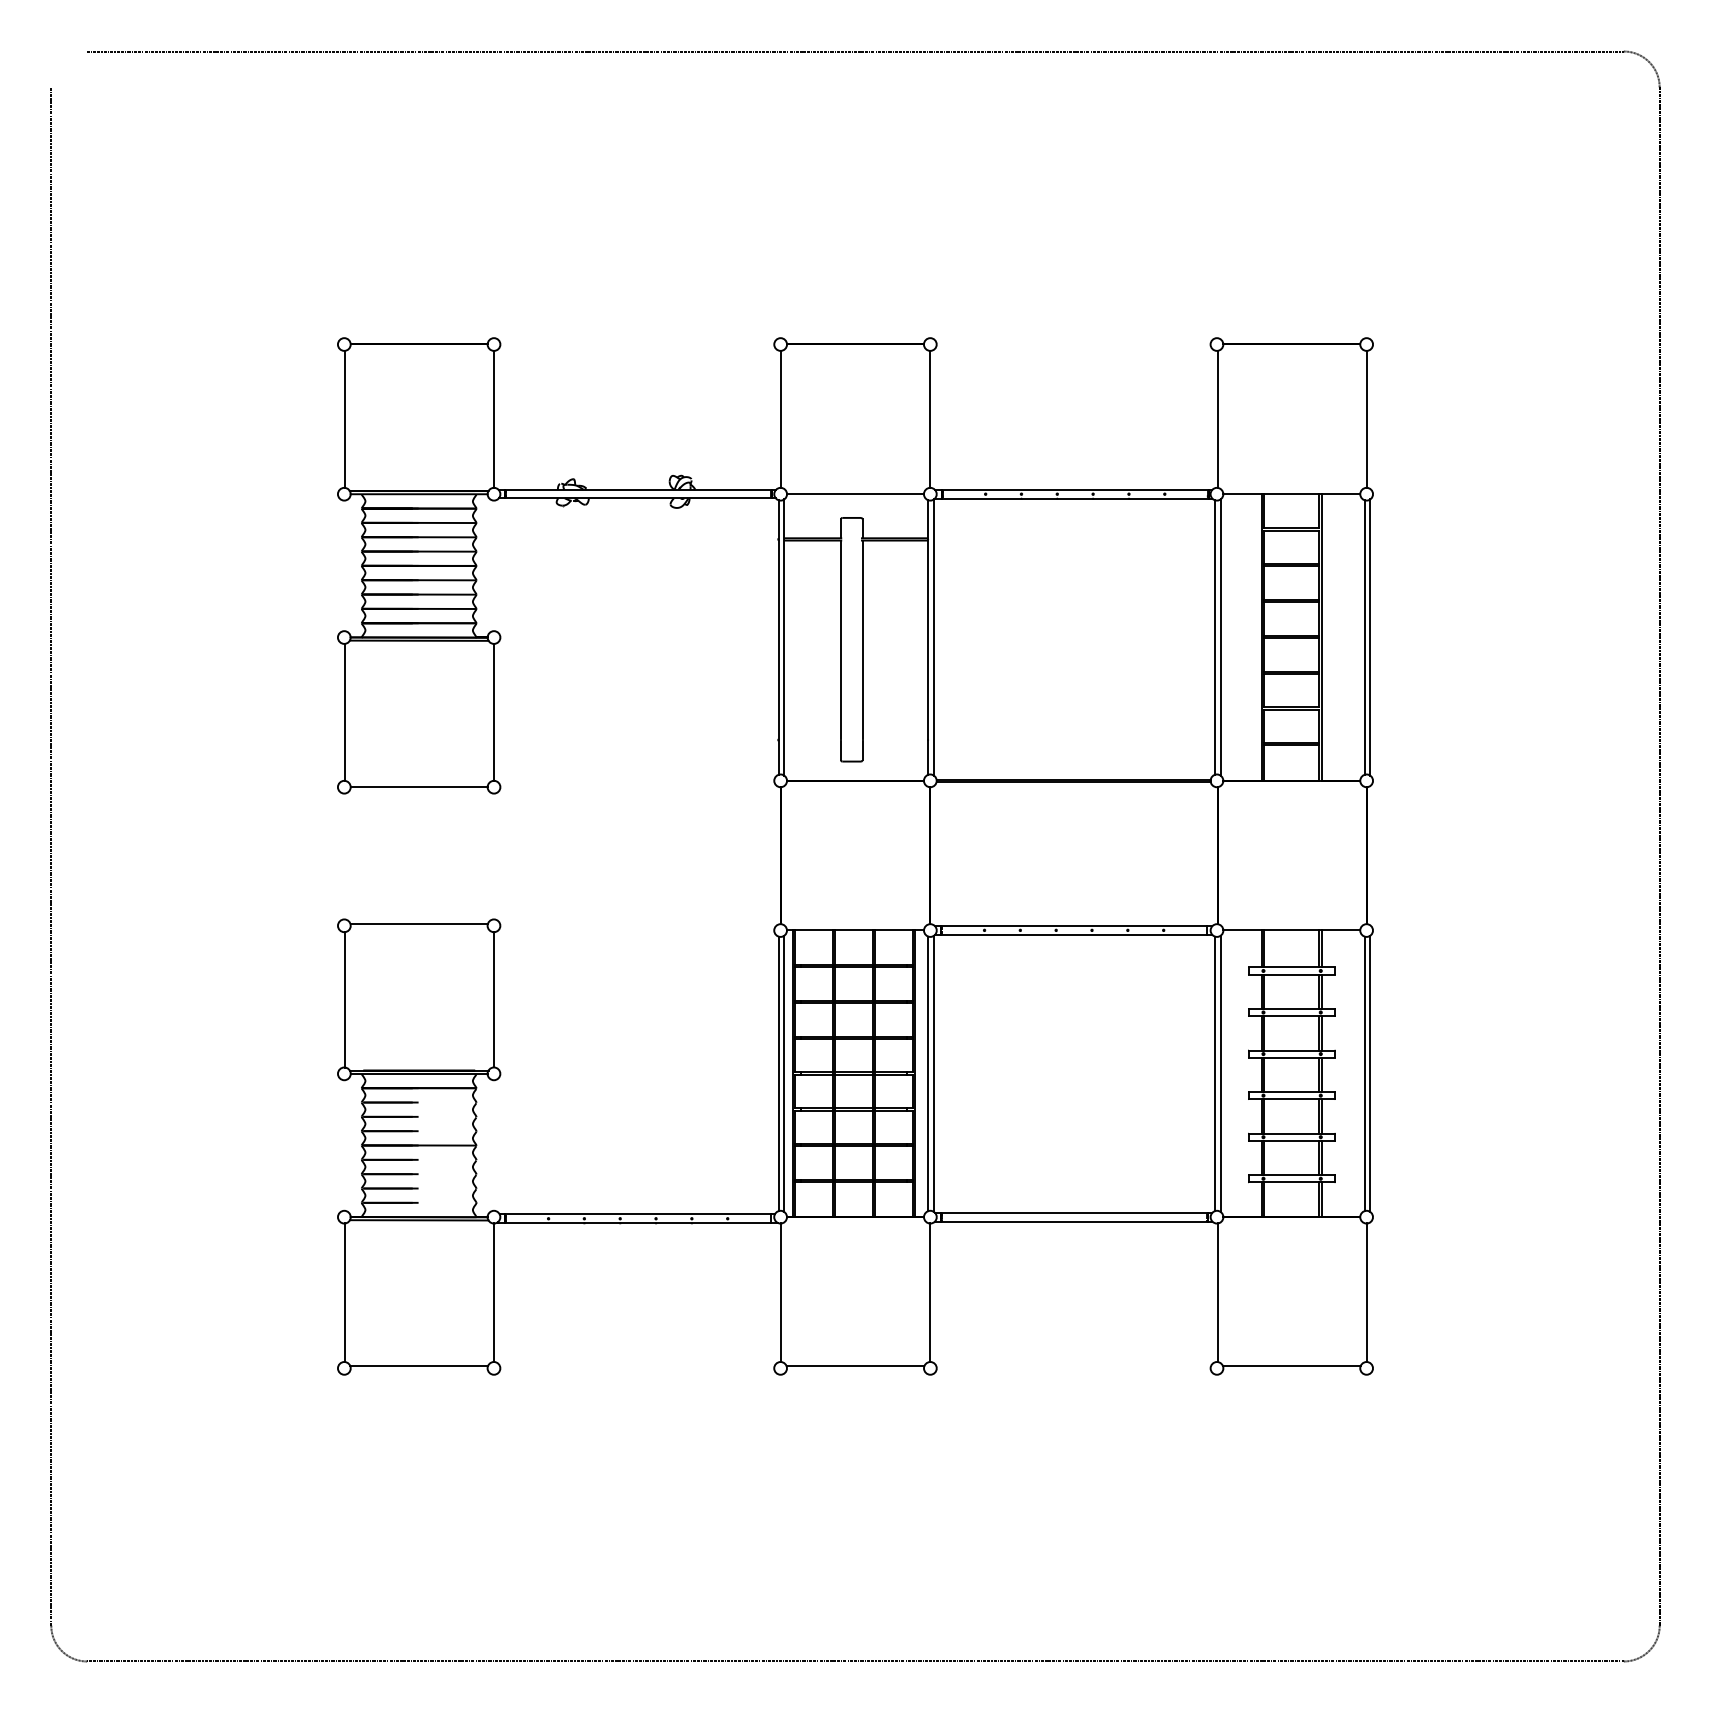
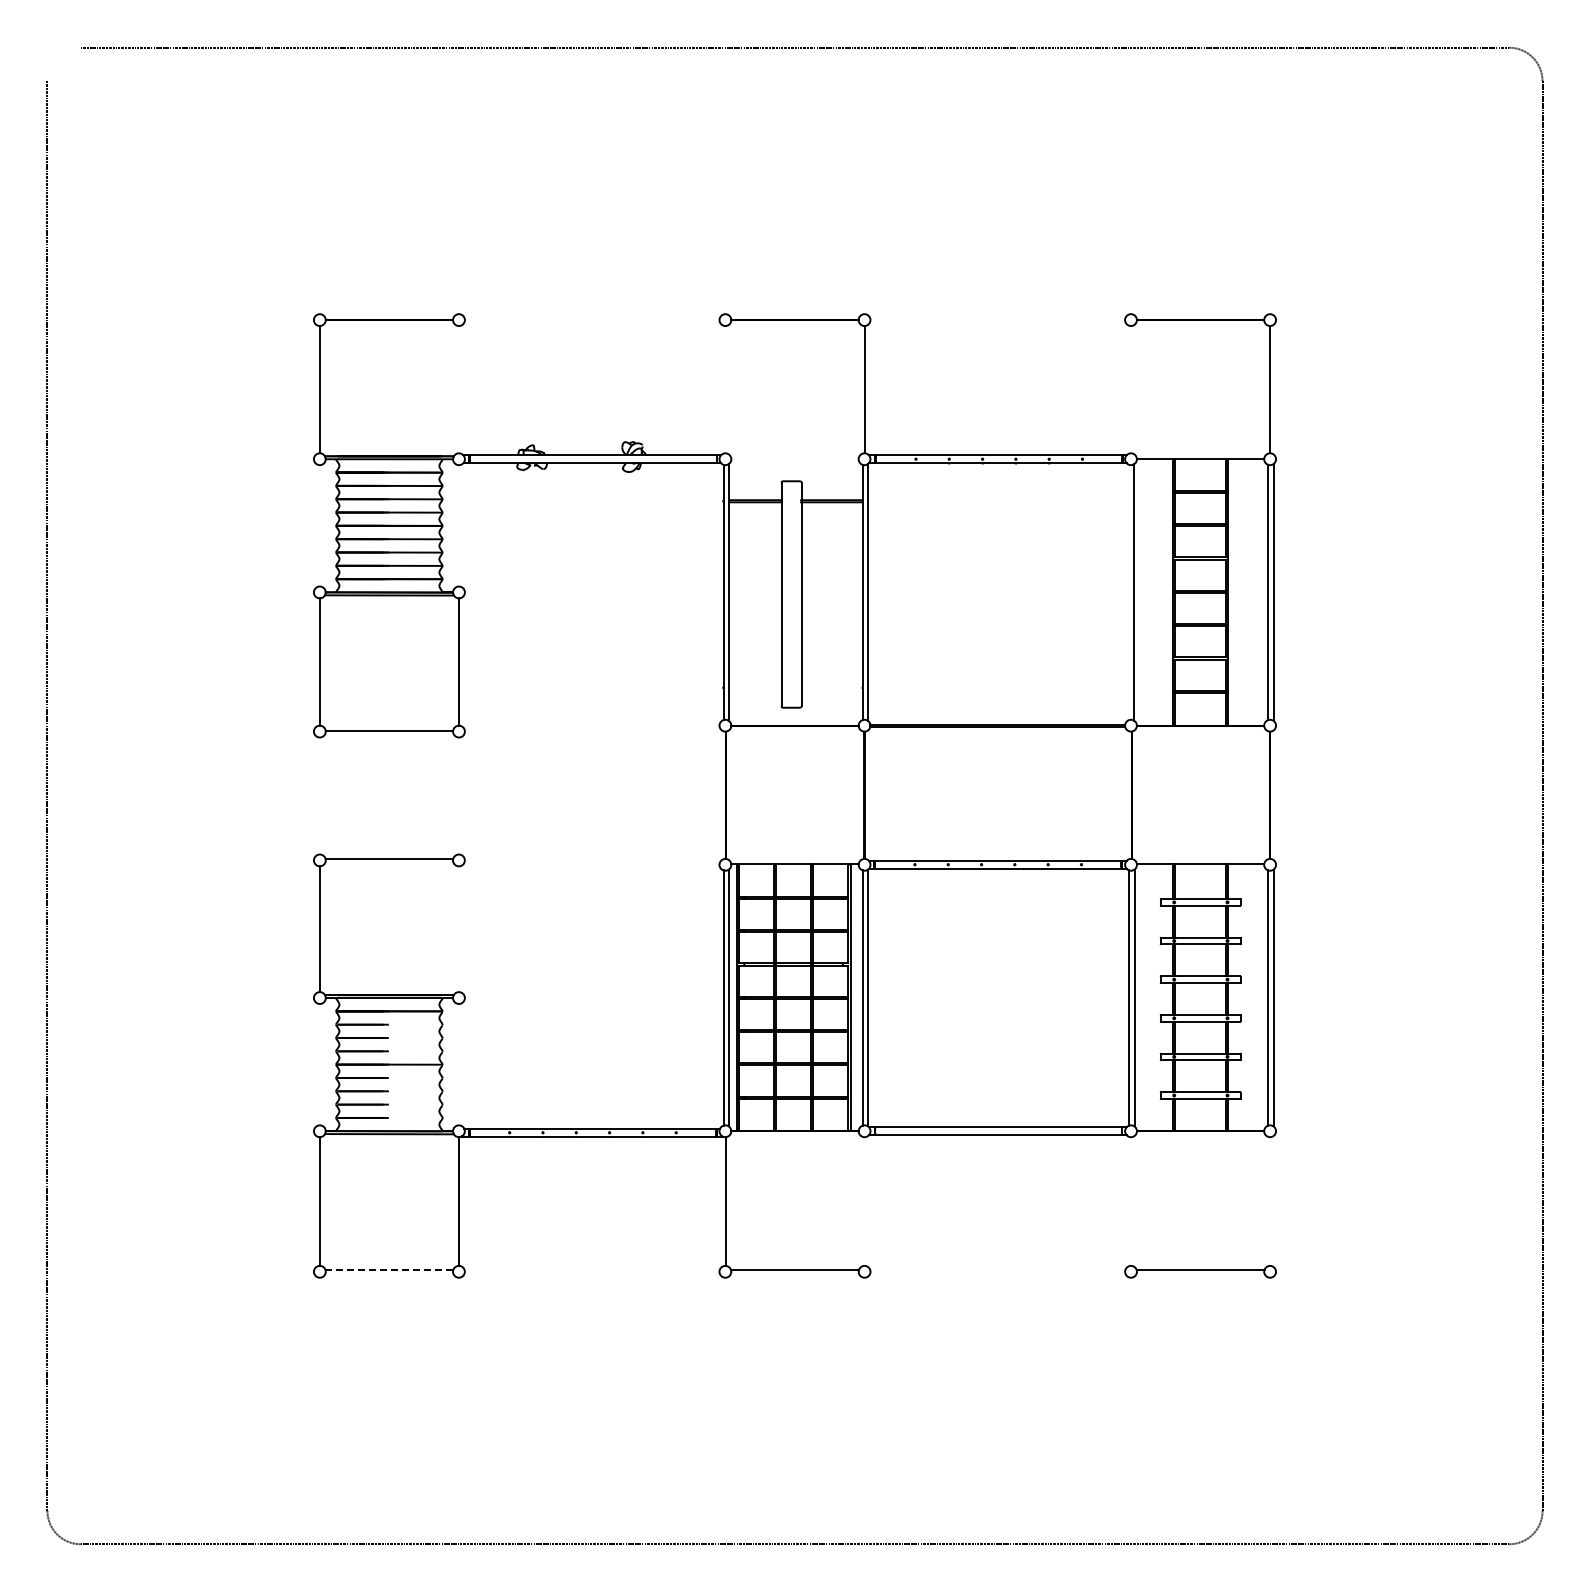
line: (493, 419) -> (458, 389), removed
line: (780, 419) -> (725, 389), removed
line: (1217, 419) -> (1131, 389), removed
line: (854, 493) -> (794, 458), removed
line: (1215, 637) -> (1129, 592), removed
line: (493, 1000) -> (458, 929), removed
line: (930, 1292) -> (864, 1201), removed
line: (1217, 1292) -> (1131, 1201), removed
line: (1367, 1292) -> (1270, 1201), removed
line: (419, 1365) -> (389, 1269), solid -> dashed

